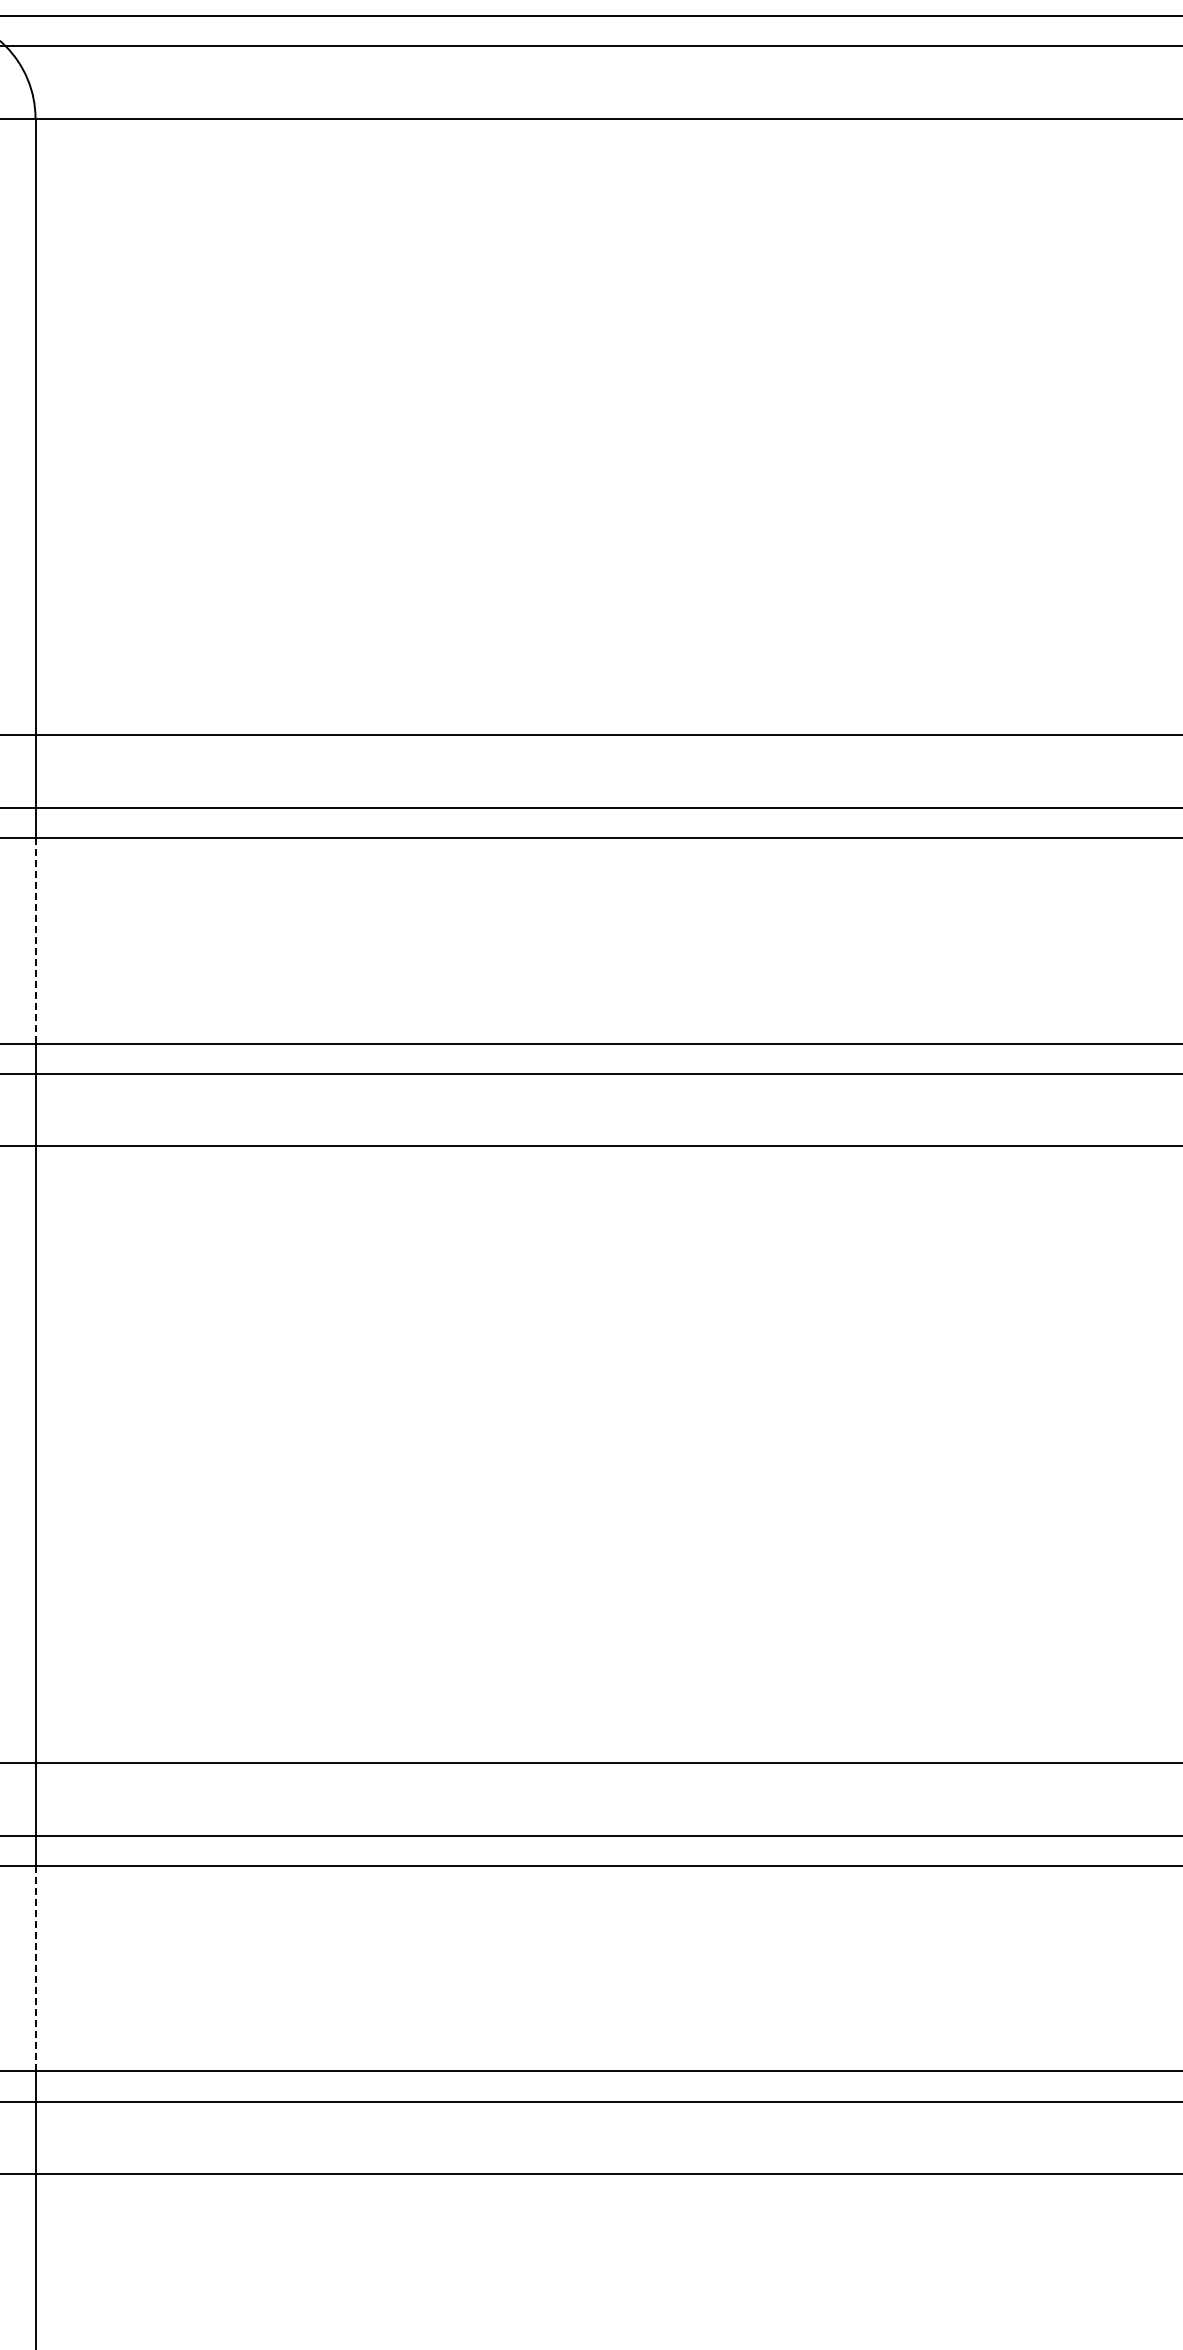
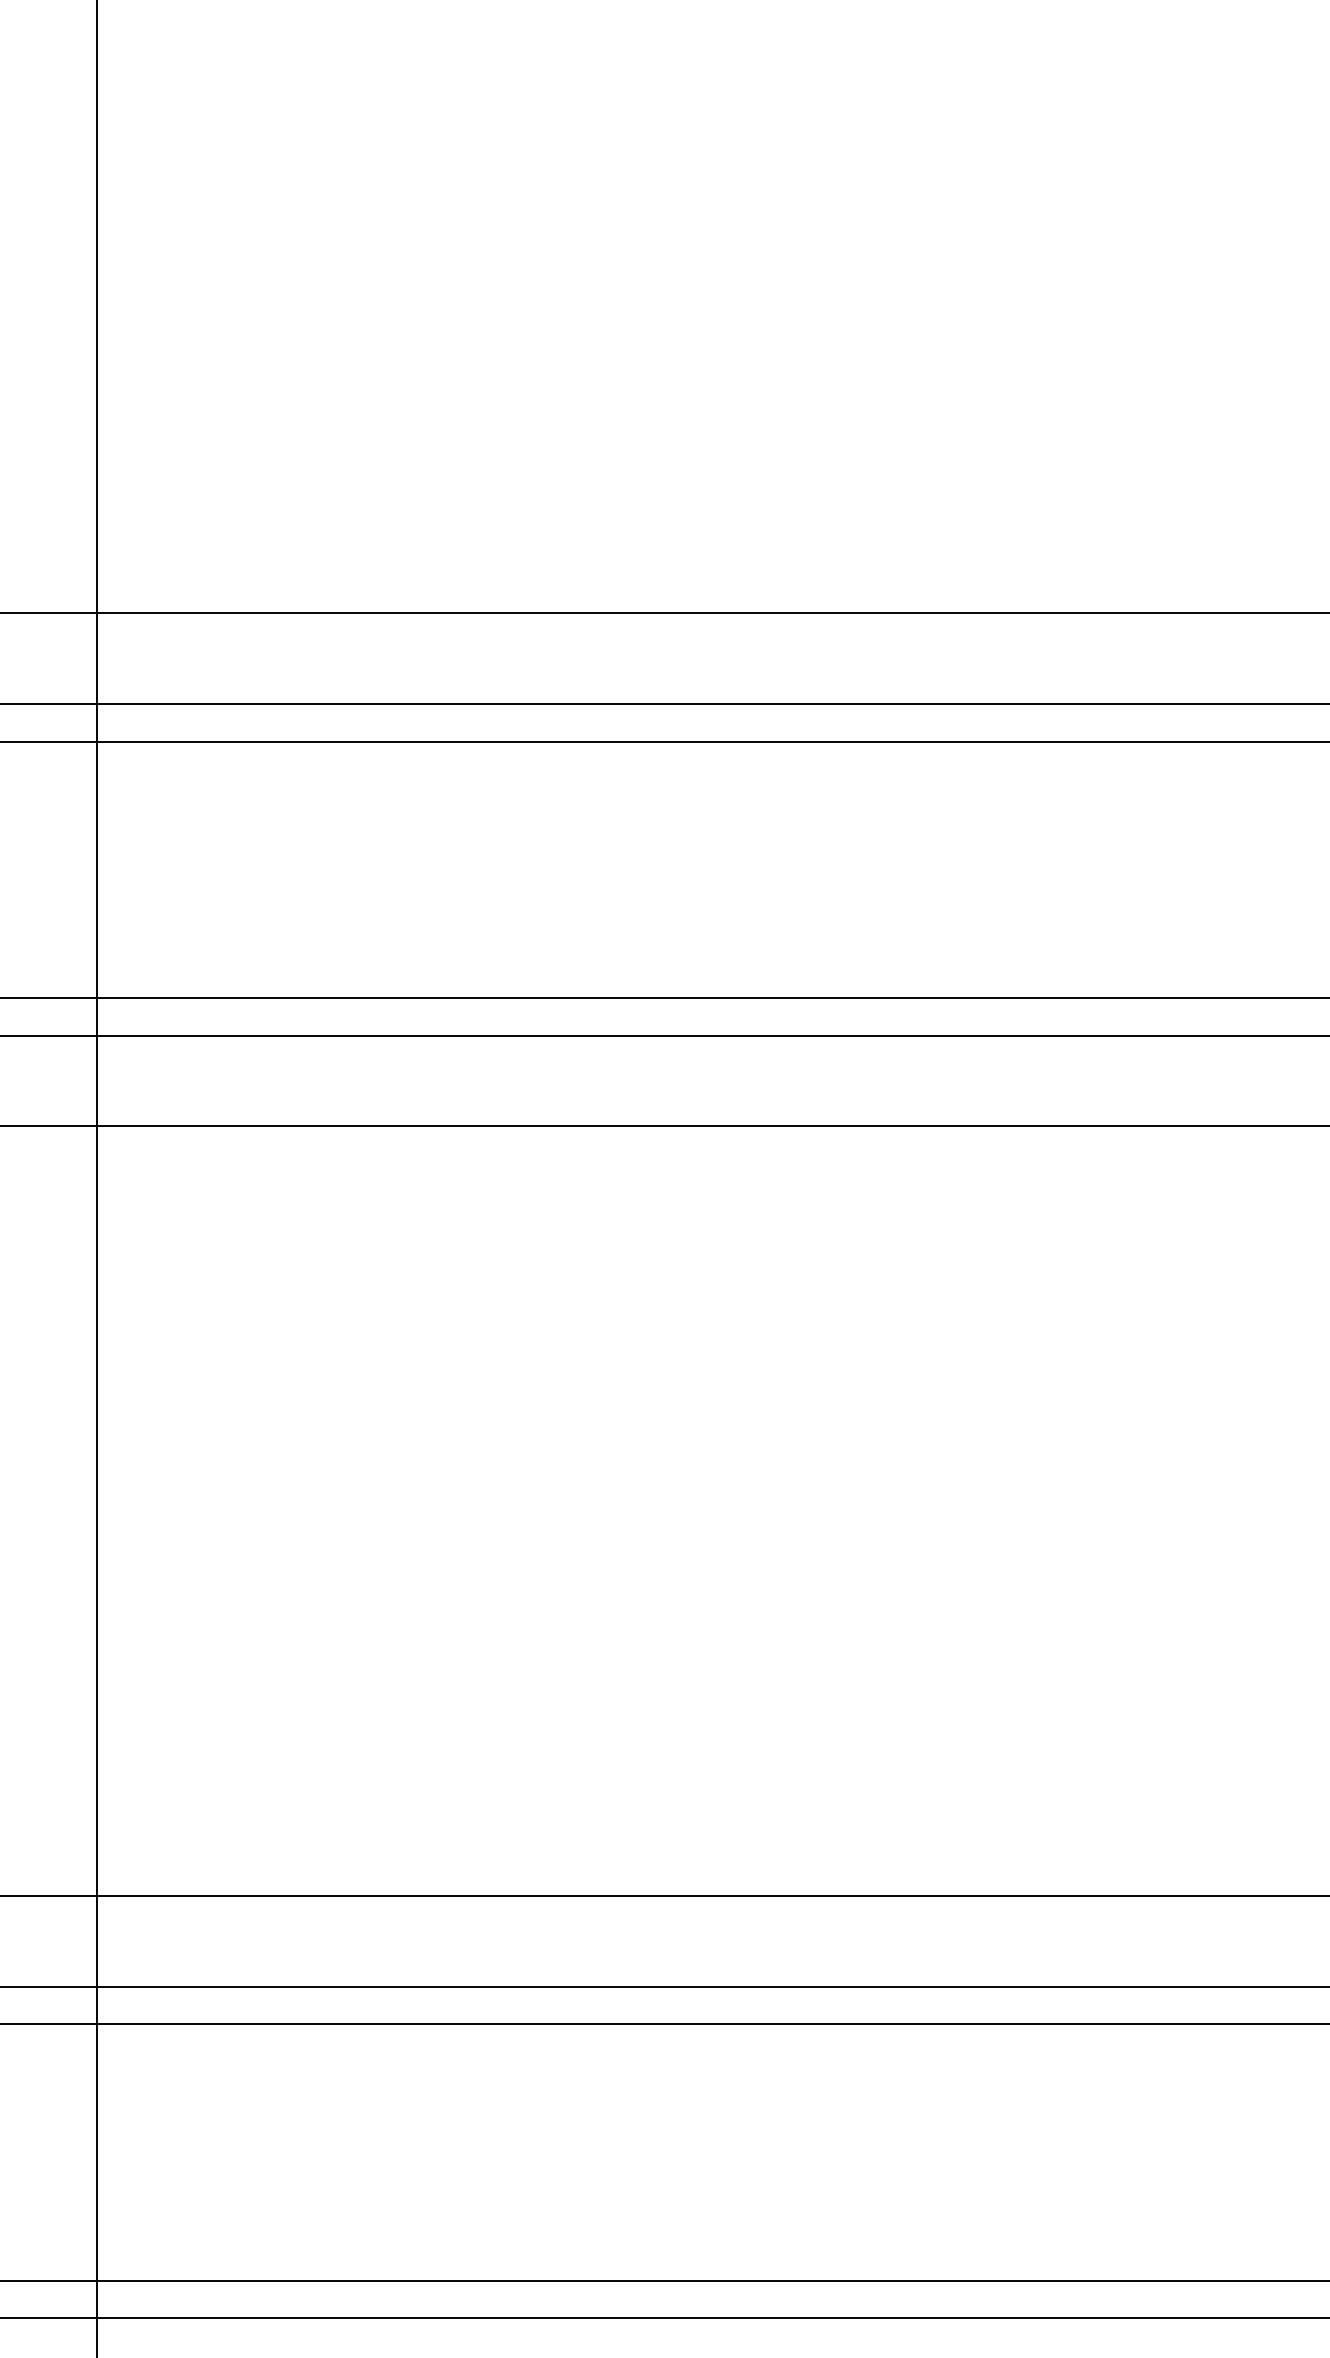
line: (35, 940) -> (97, 869), dashed -> solid
line: (35, 1968) -> (97, 2152), dashed -> solid

